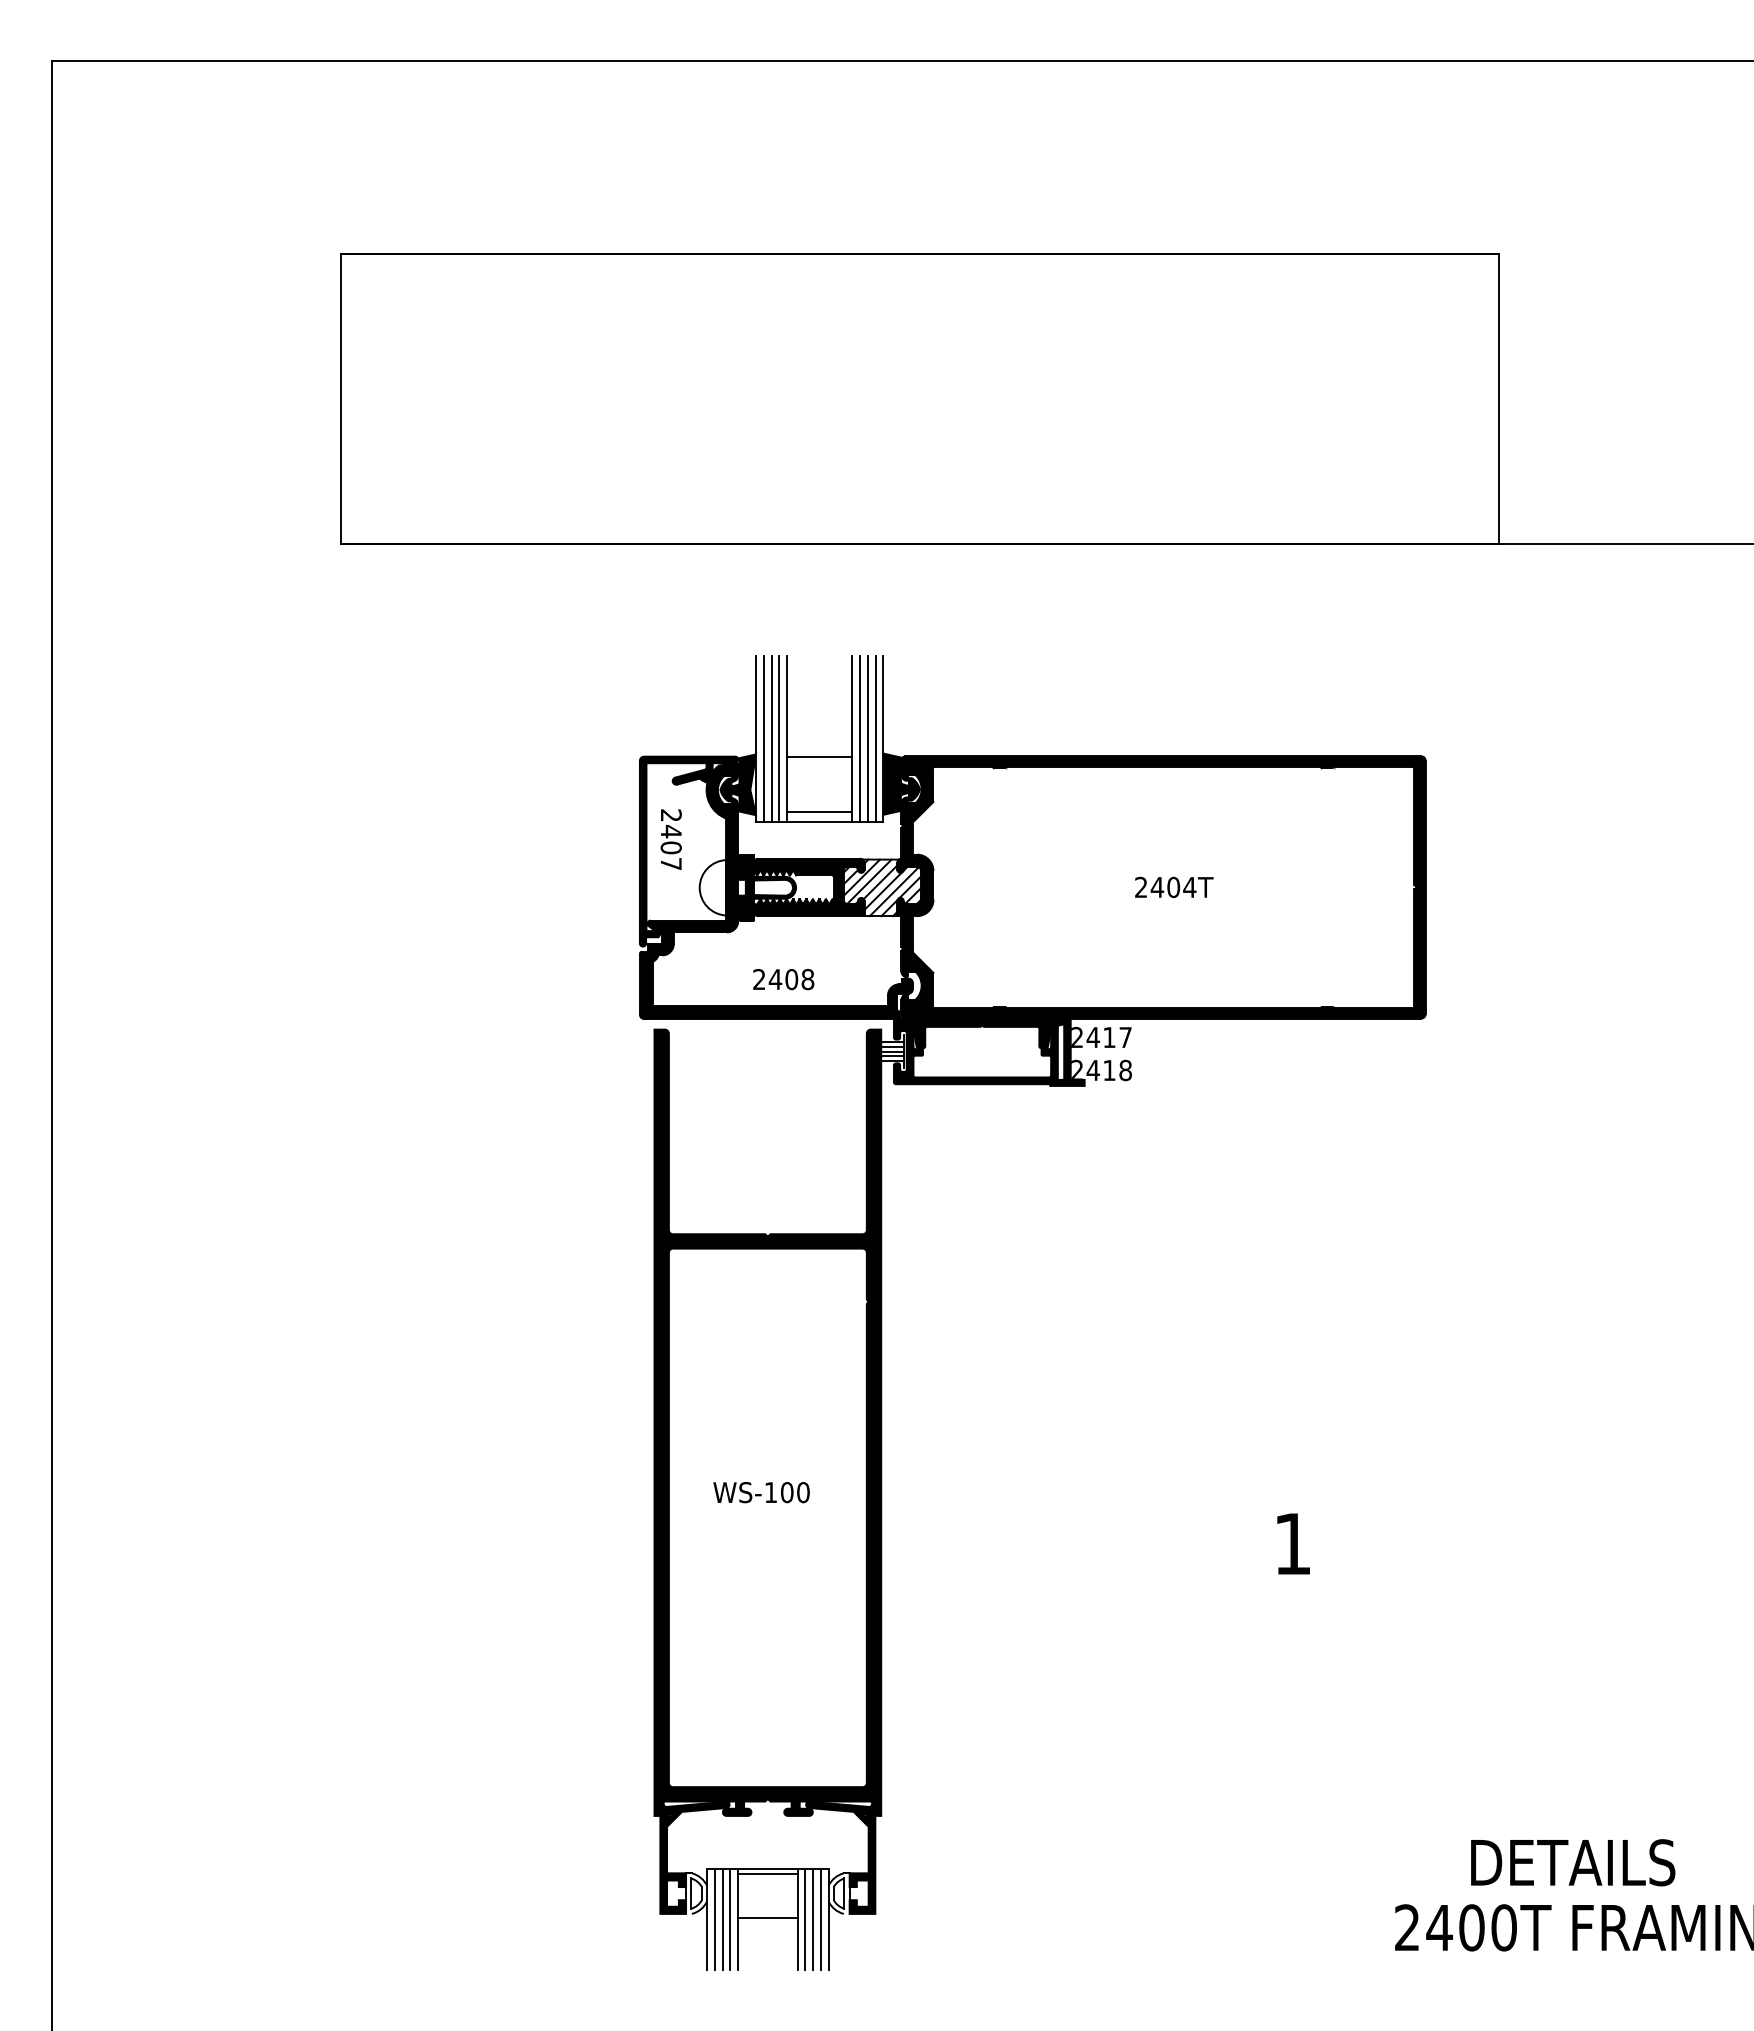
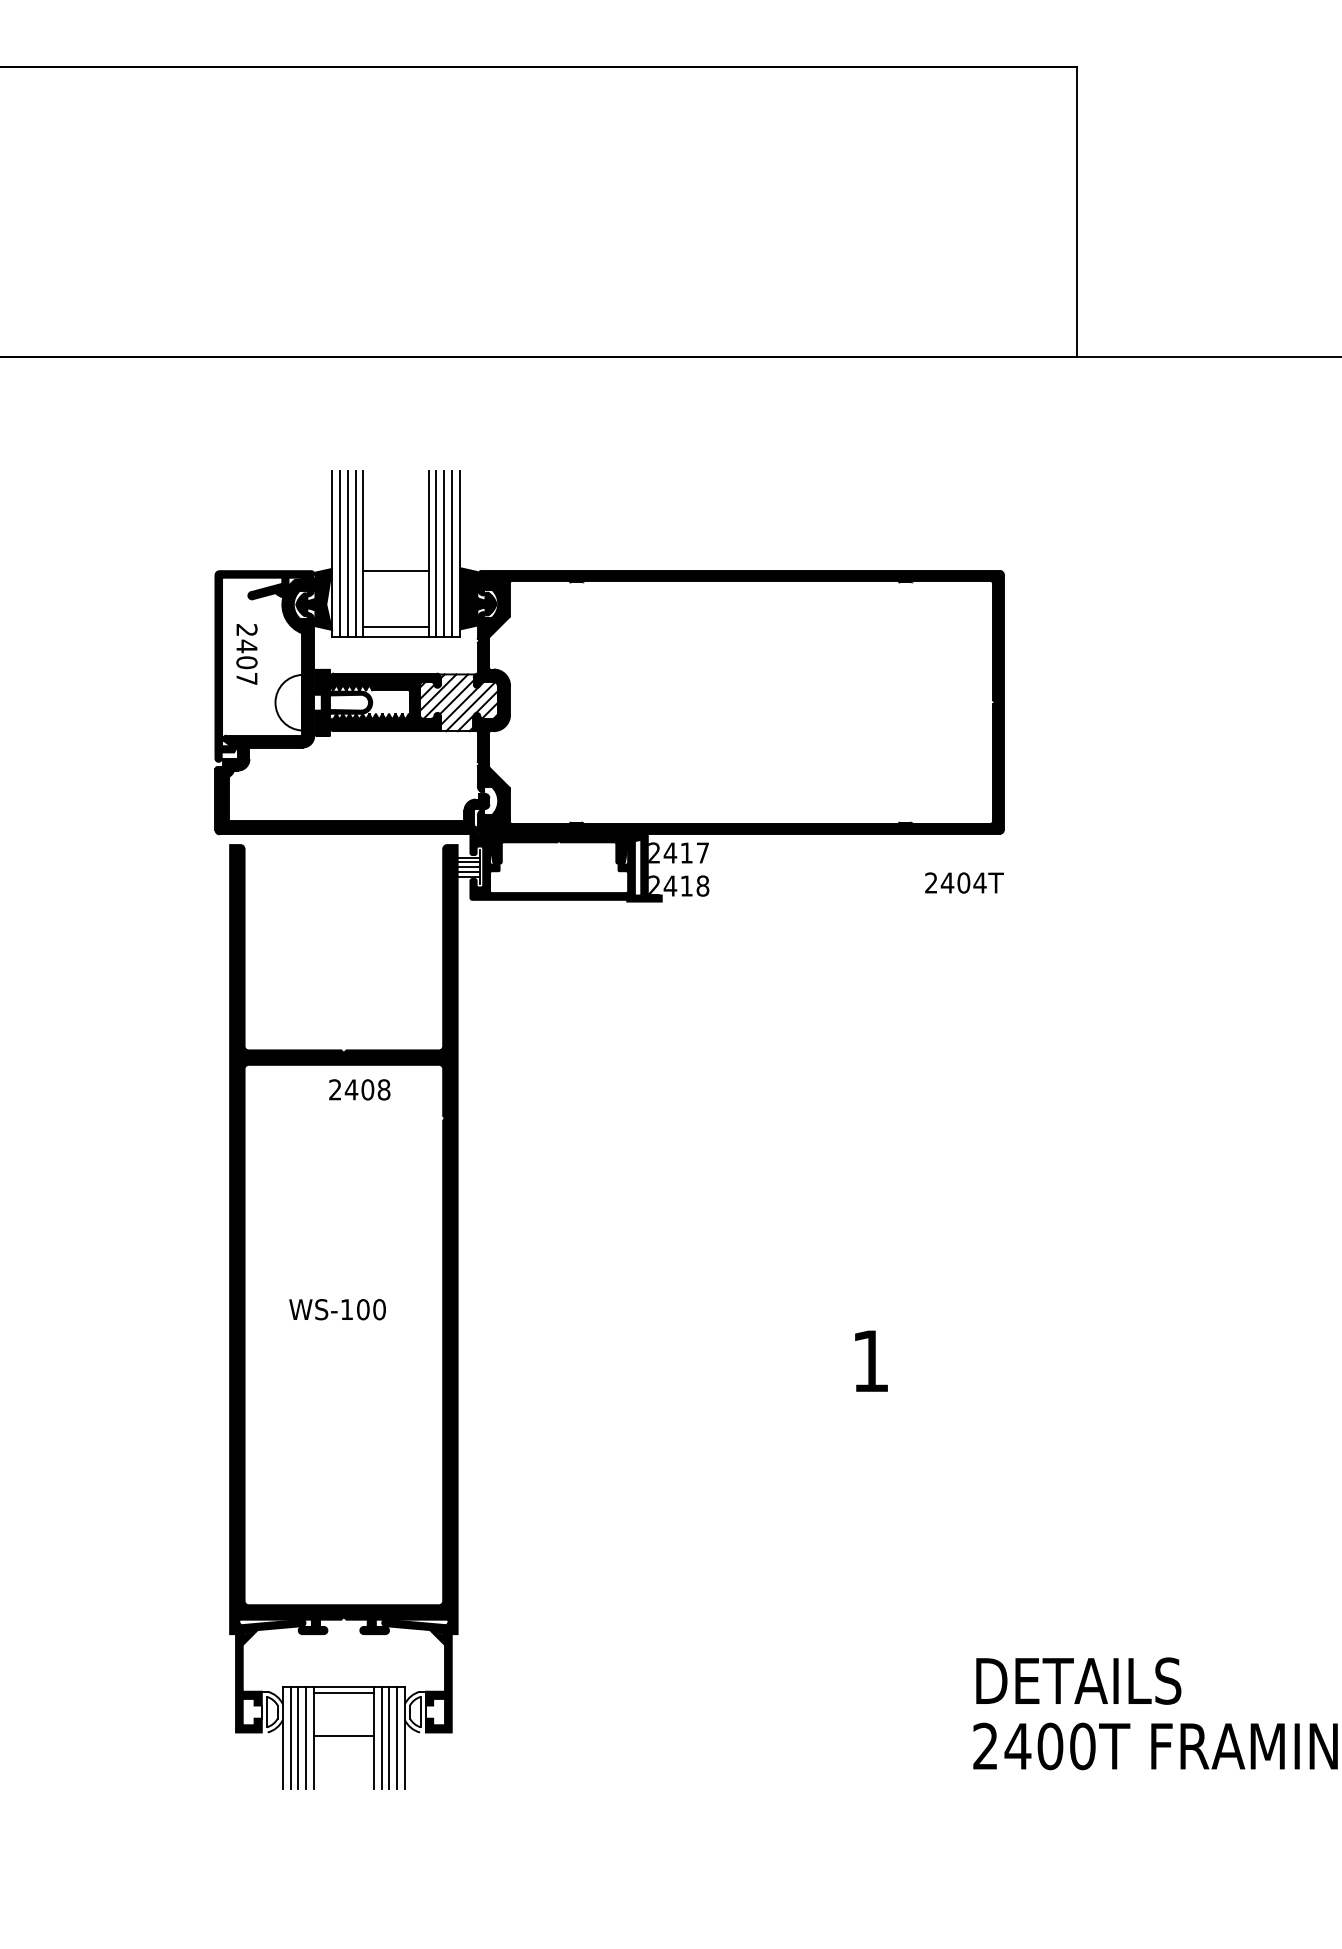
text: (1174, 887) -> (964, 883), moved
text: (783, 979) -> (359, 1089), moved
text: (1573, 1862) -> (1079, 1680), moved

